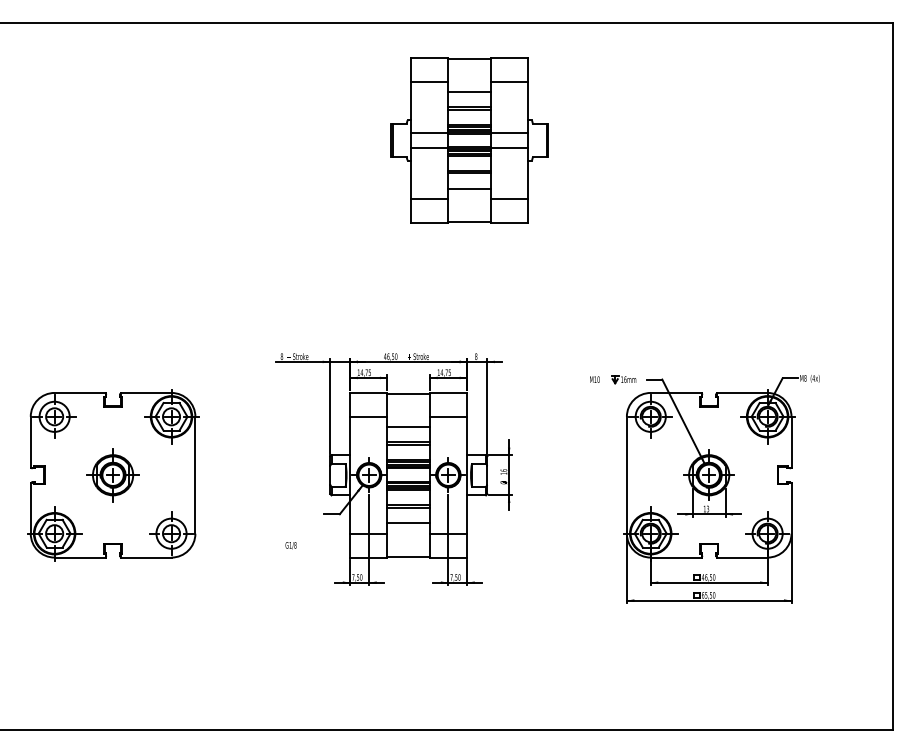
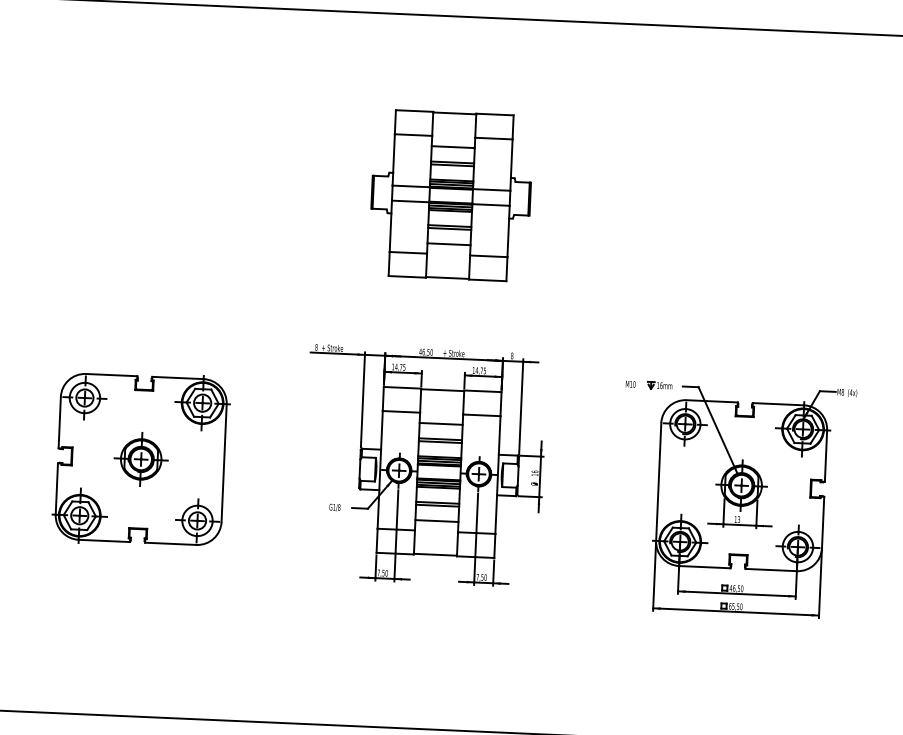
part: (469, 140) -> (450, 195), moved
text: (290, 545) -> (334, 507), moved

